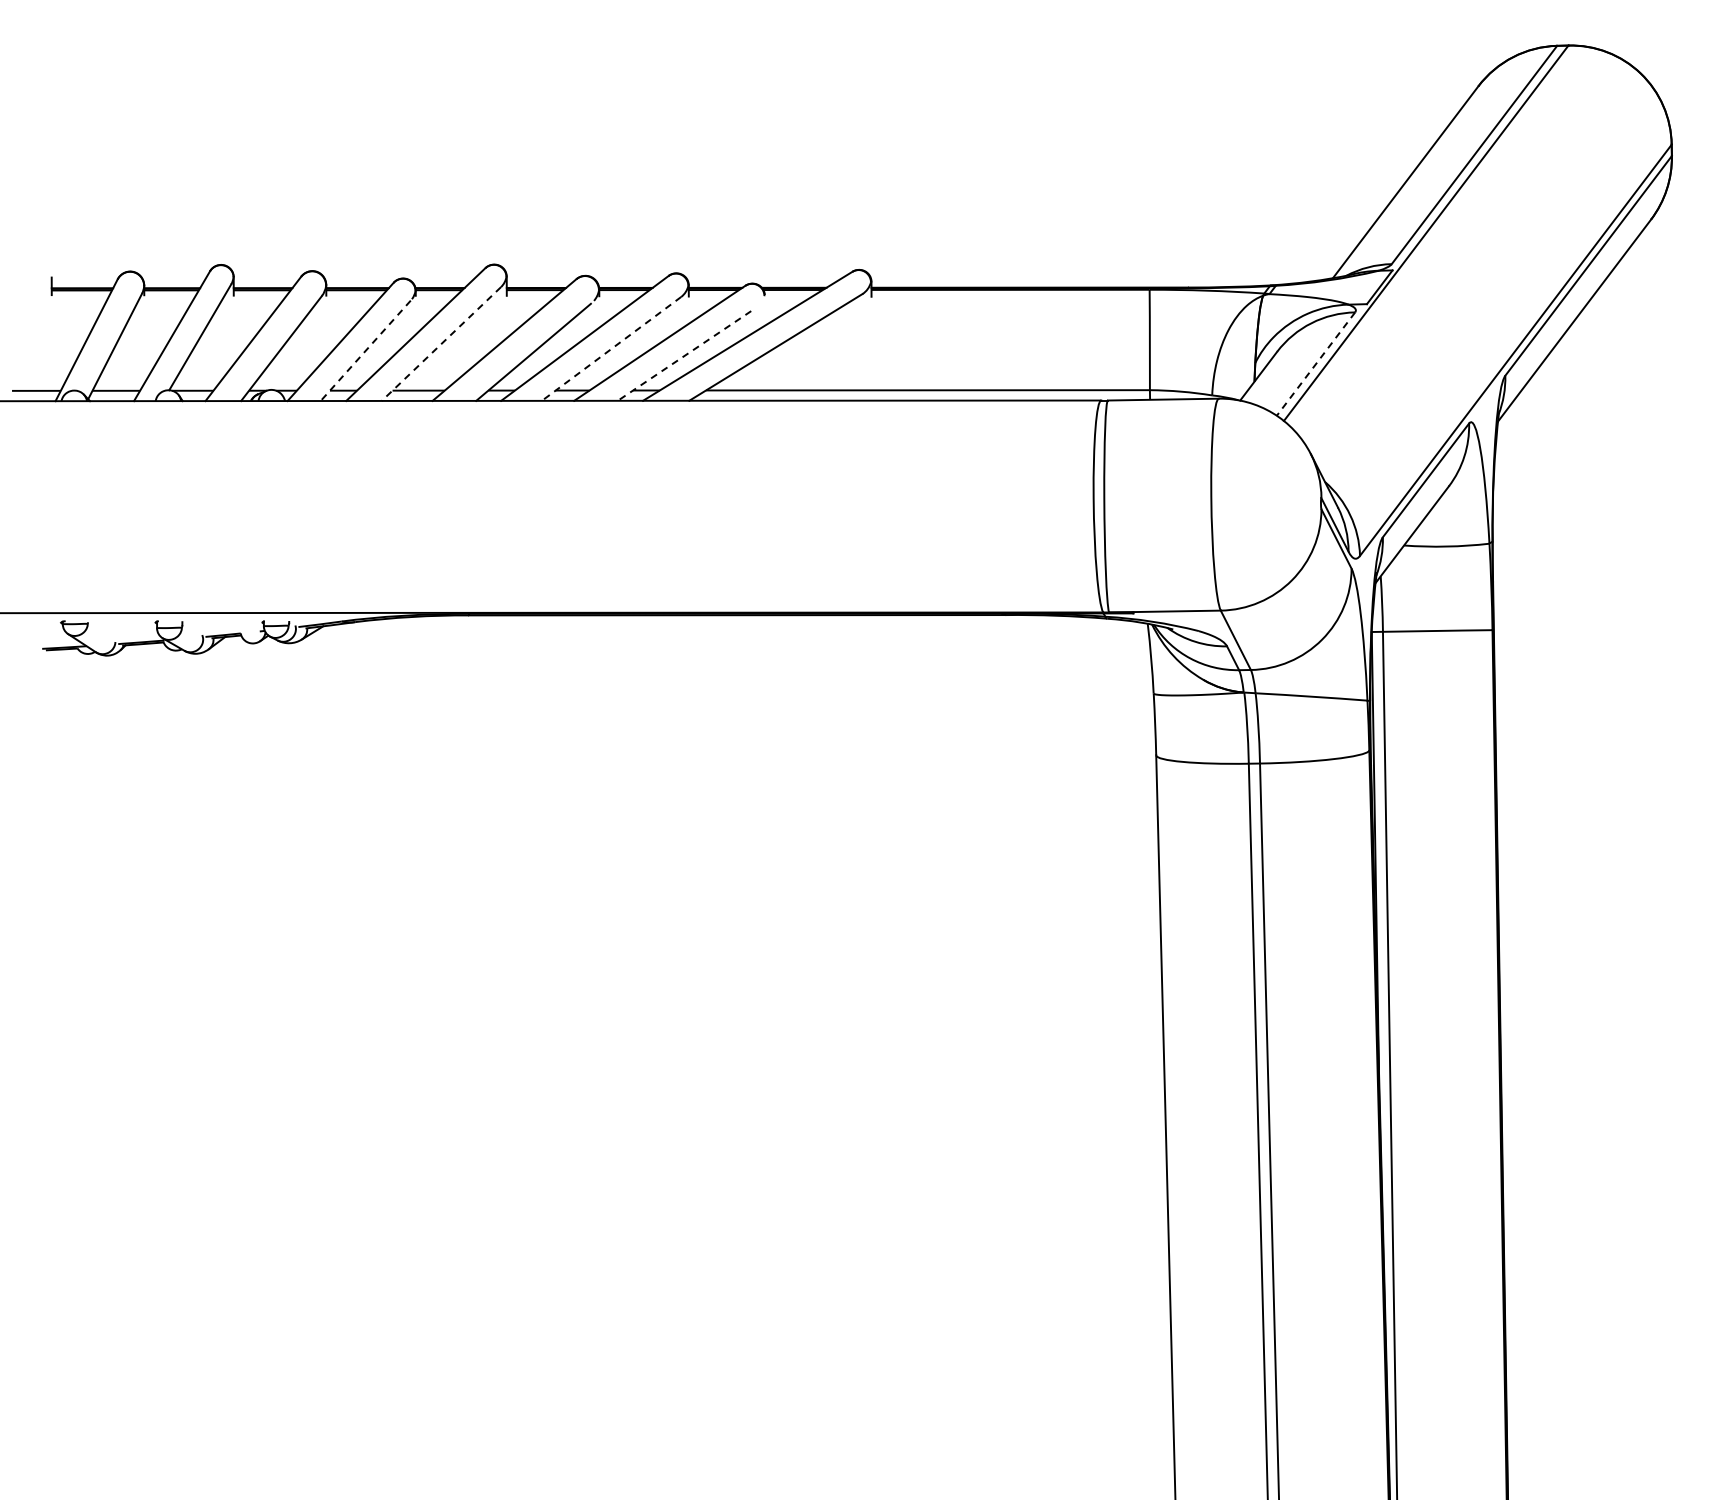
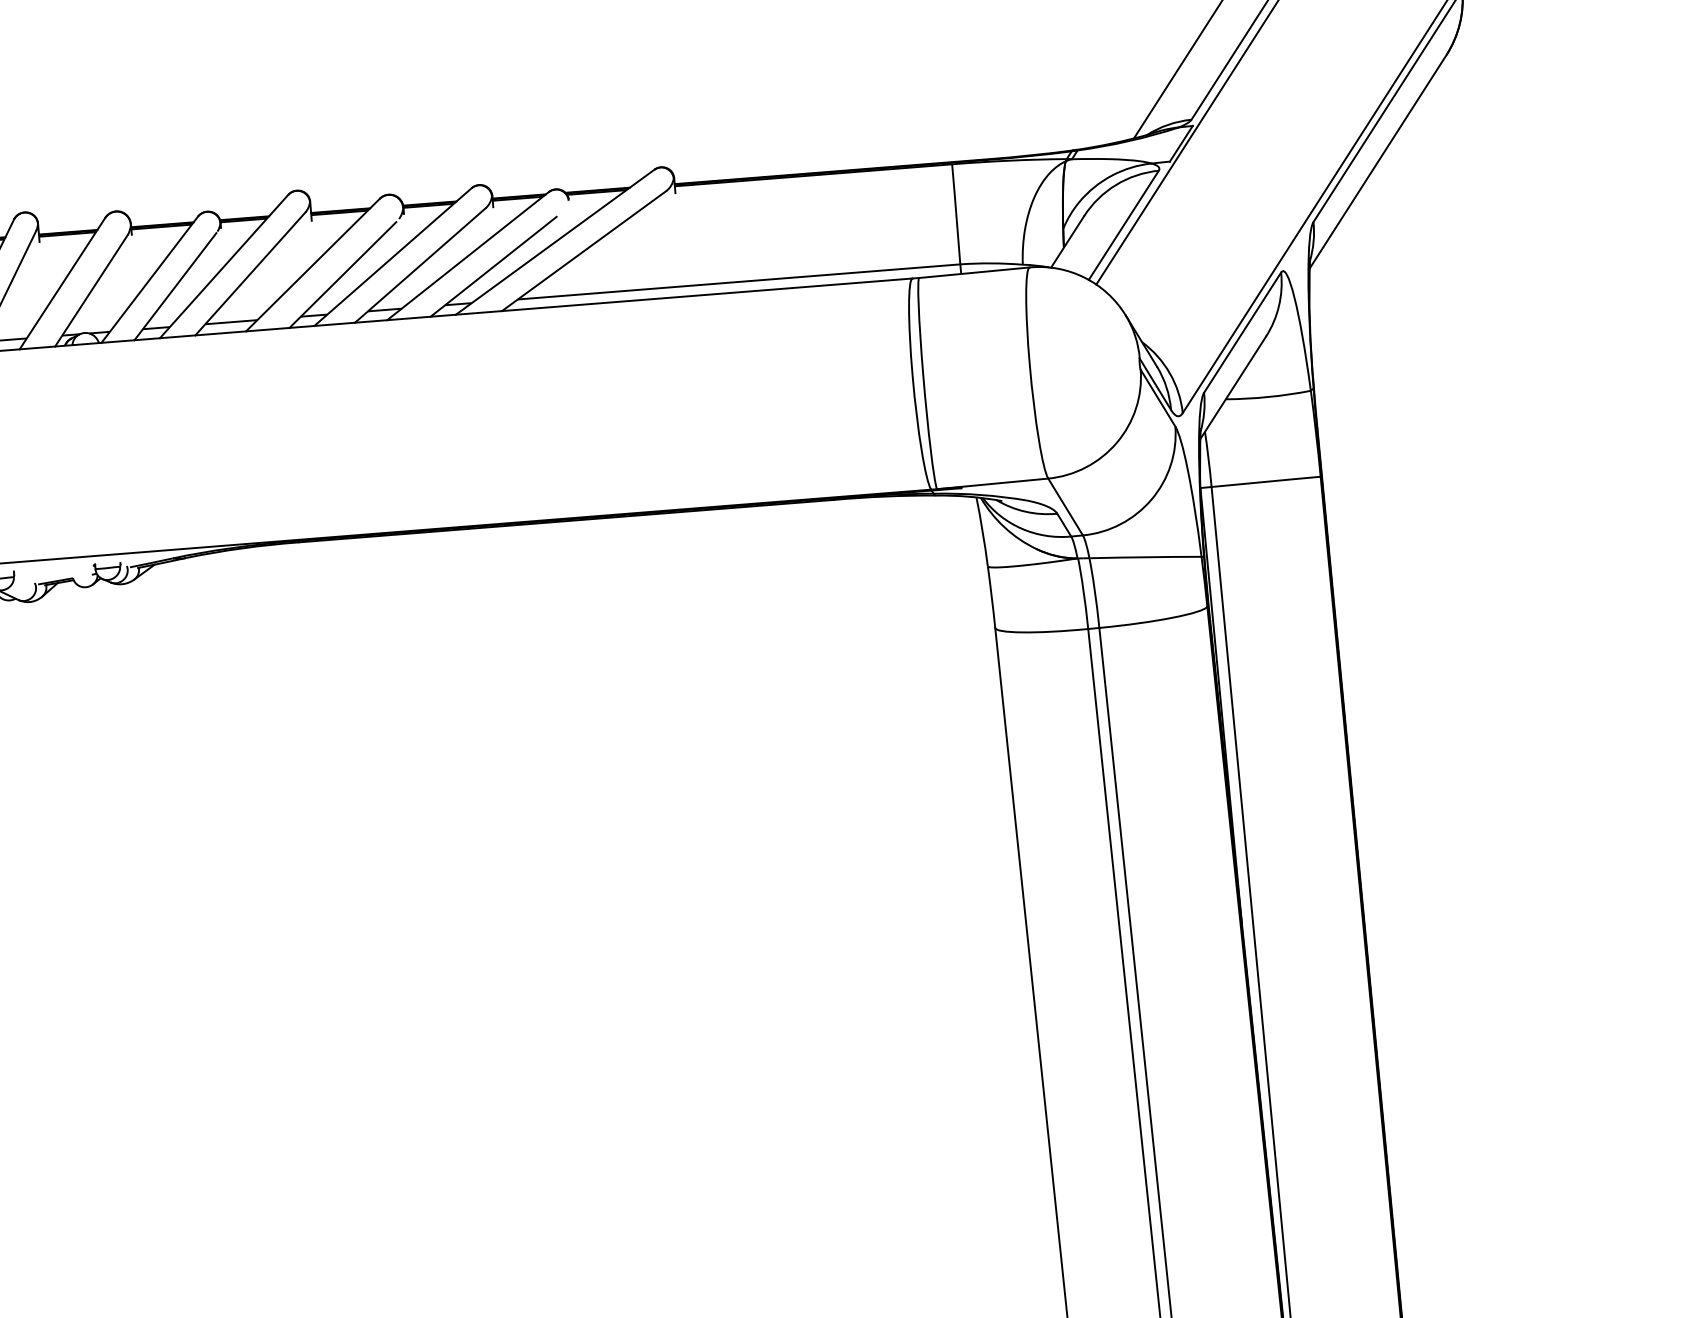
line: (441, 344) -> (250, 274), dashed -> solid
line: (611, 348) -> (420, 265), dashed -> solid
line: (365, 351) -> (175, 287), dashed -> solid
line: (684, 356) -> (493, 267), dashed -> solid
line: (1316, 364) -> (1124, 225), dashed -> solid

